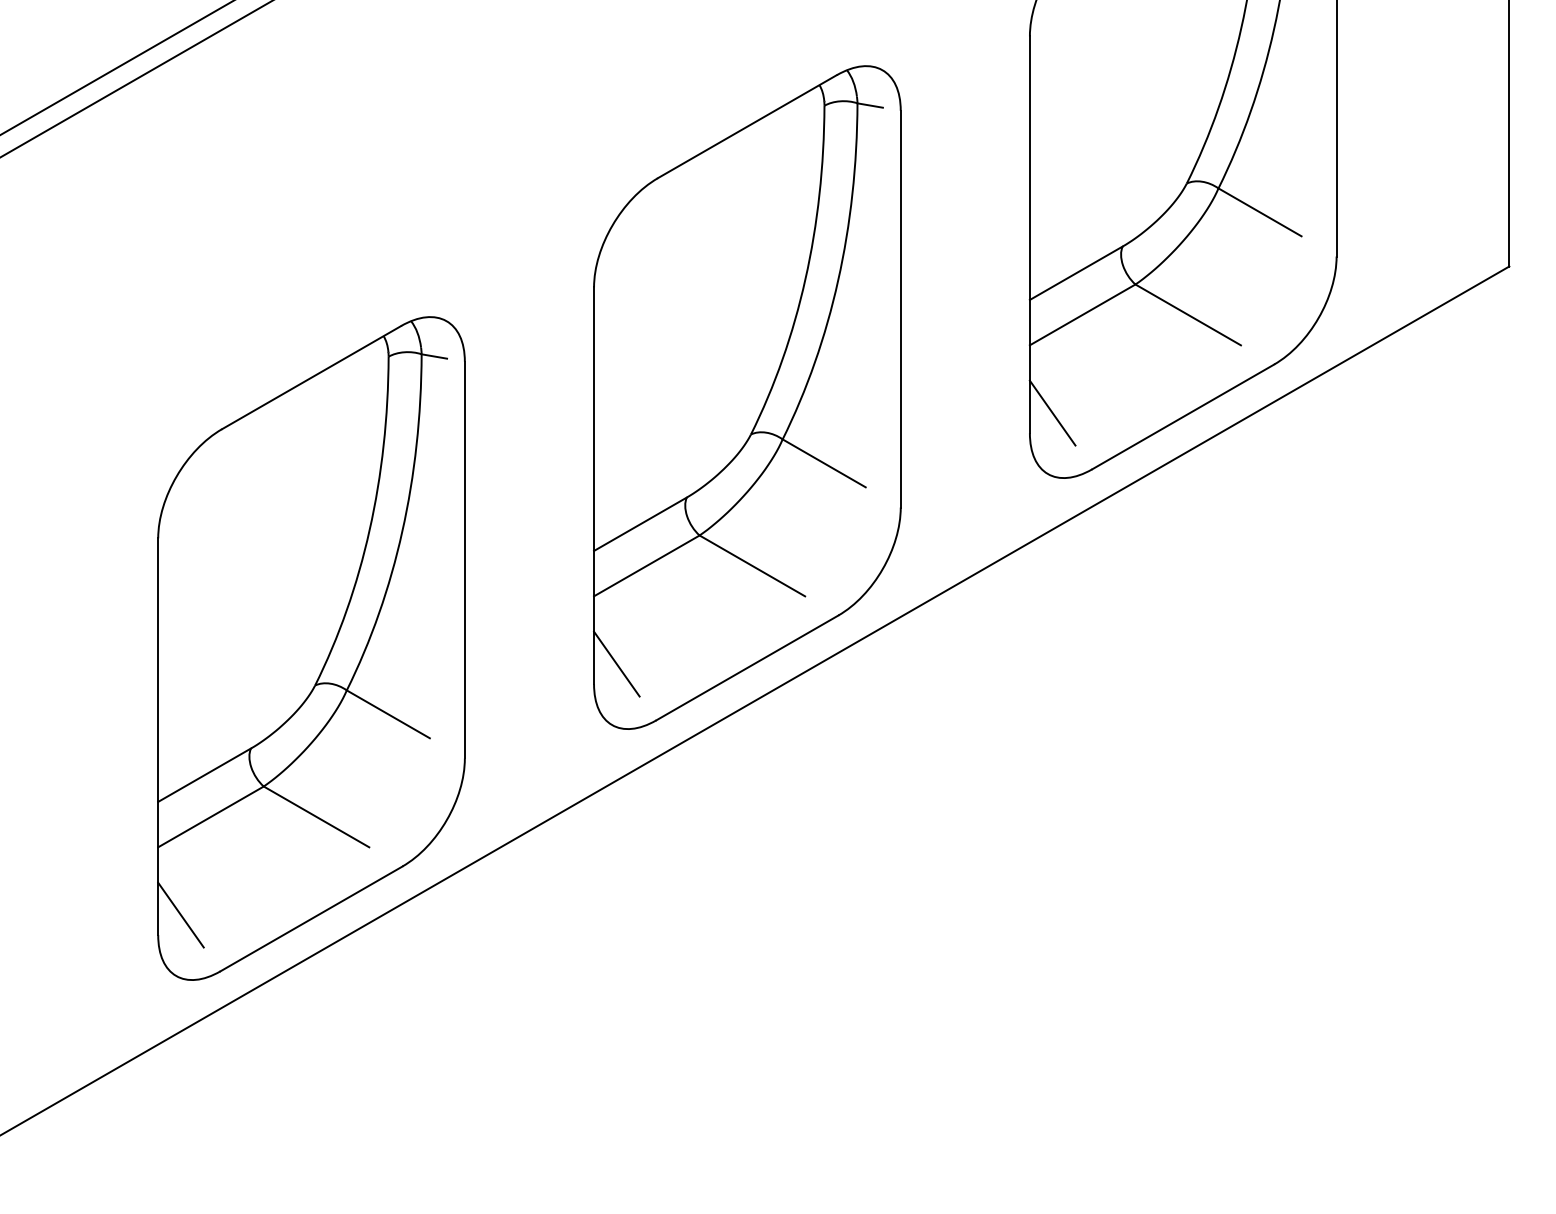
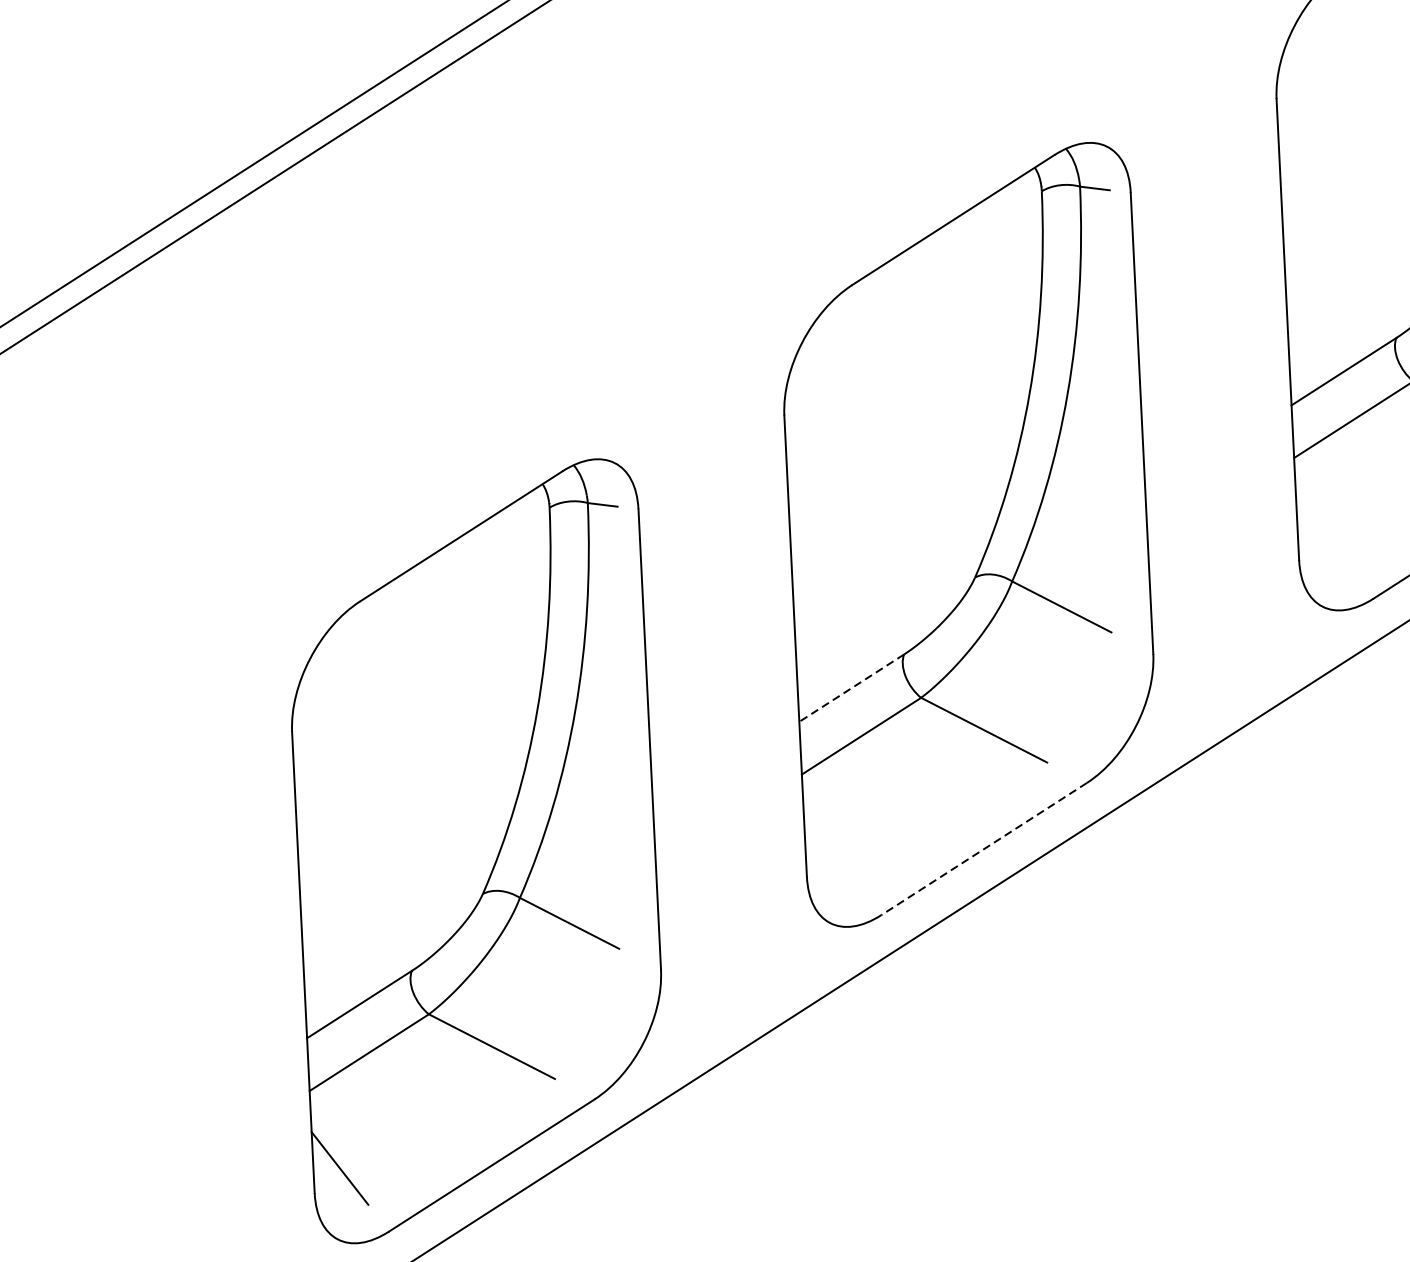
line: (1052, 412) -> (1324, 534), removed
line: (640, 524) -> (851, 688), solid -> dashed
line: (616, 663) -> (831, 851), removed
line: (746, 668) -> (983, 849), solid -> dashed

